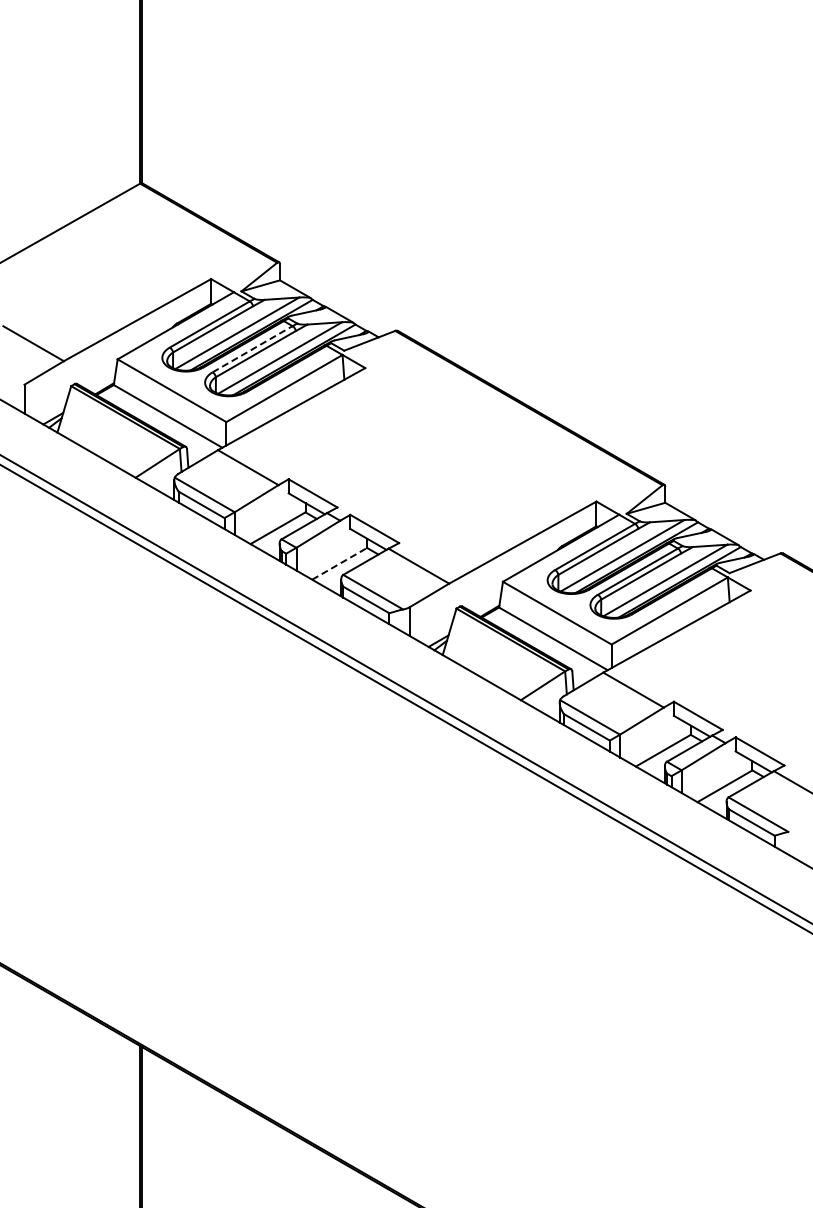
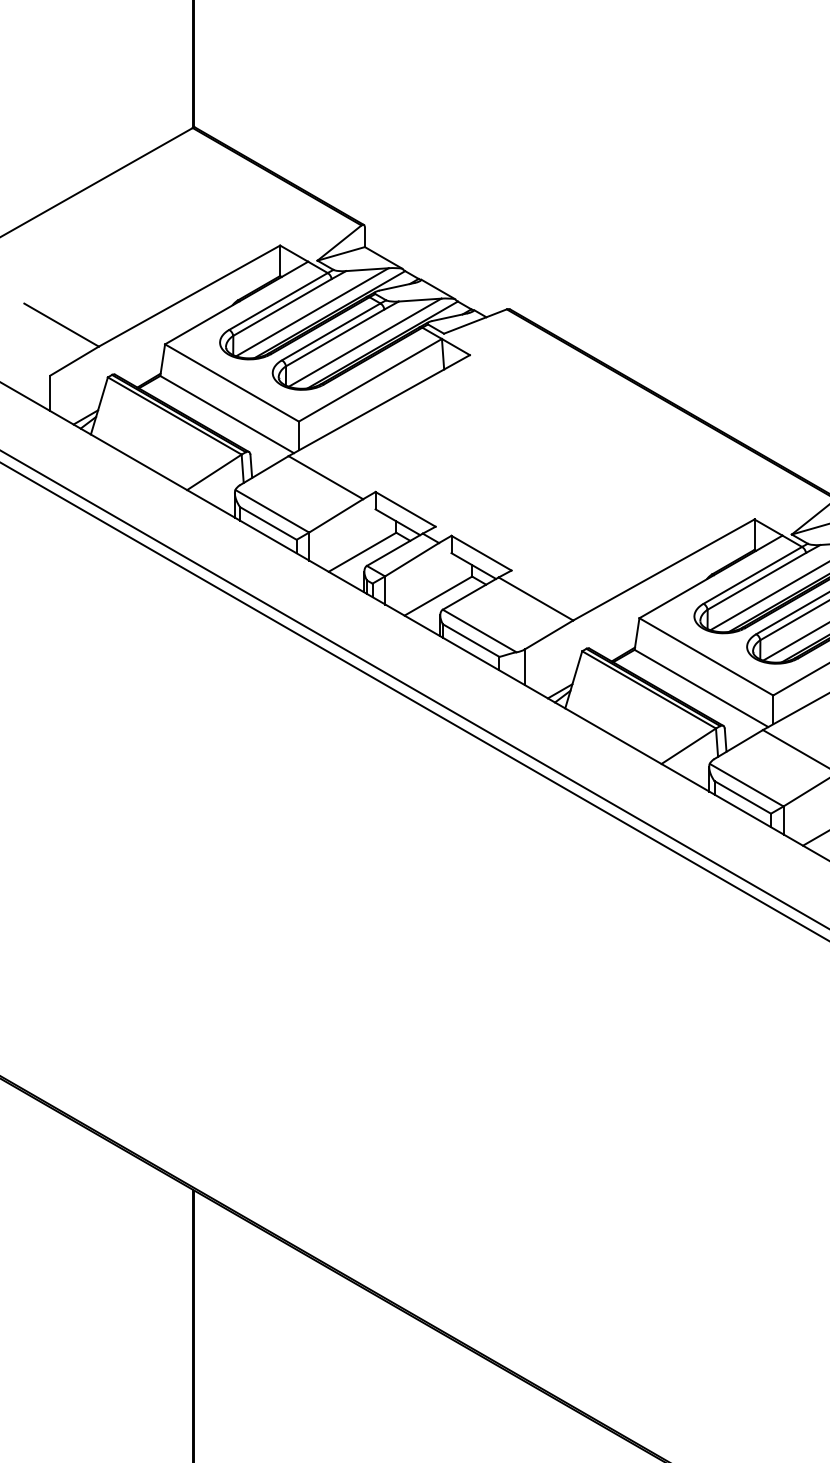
line: (253, 348) -> (332, 330), dashed -> solid
line: (339, 563) -> (438, 595), dashed -> solid

